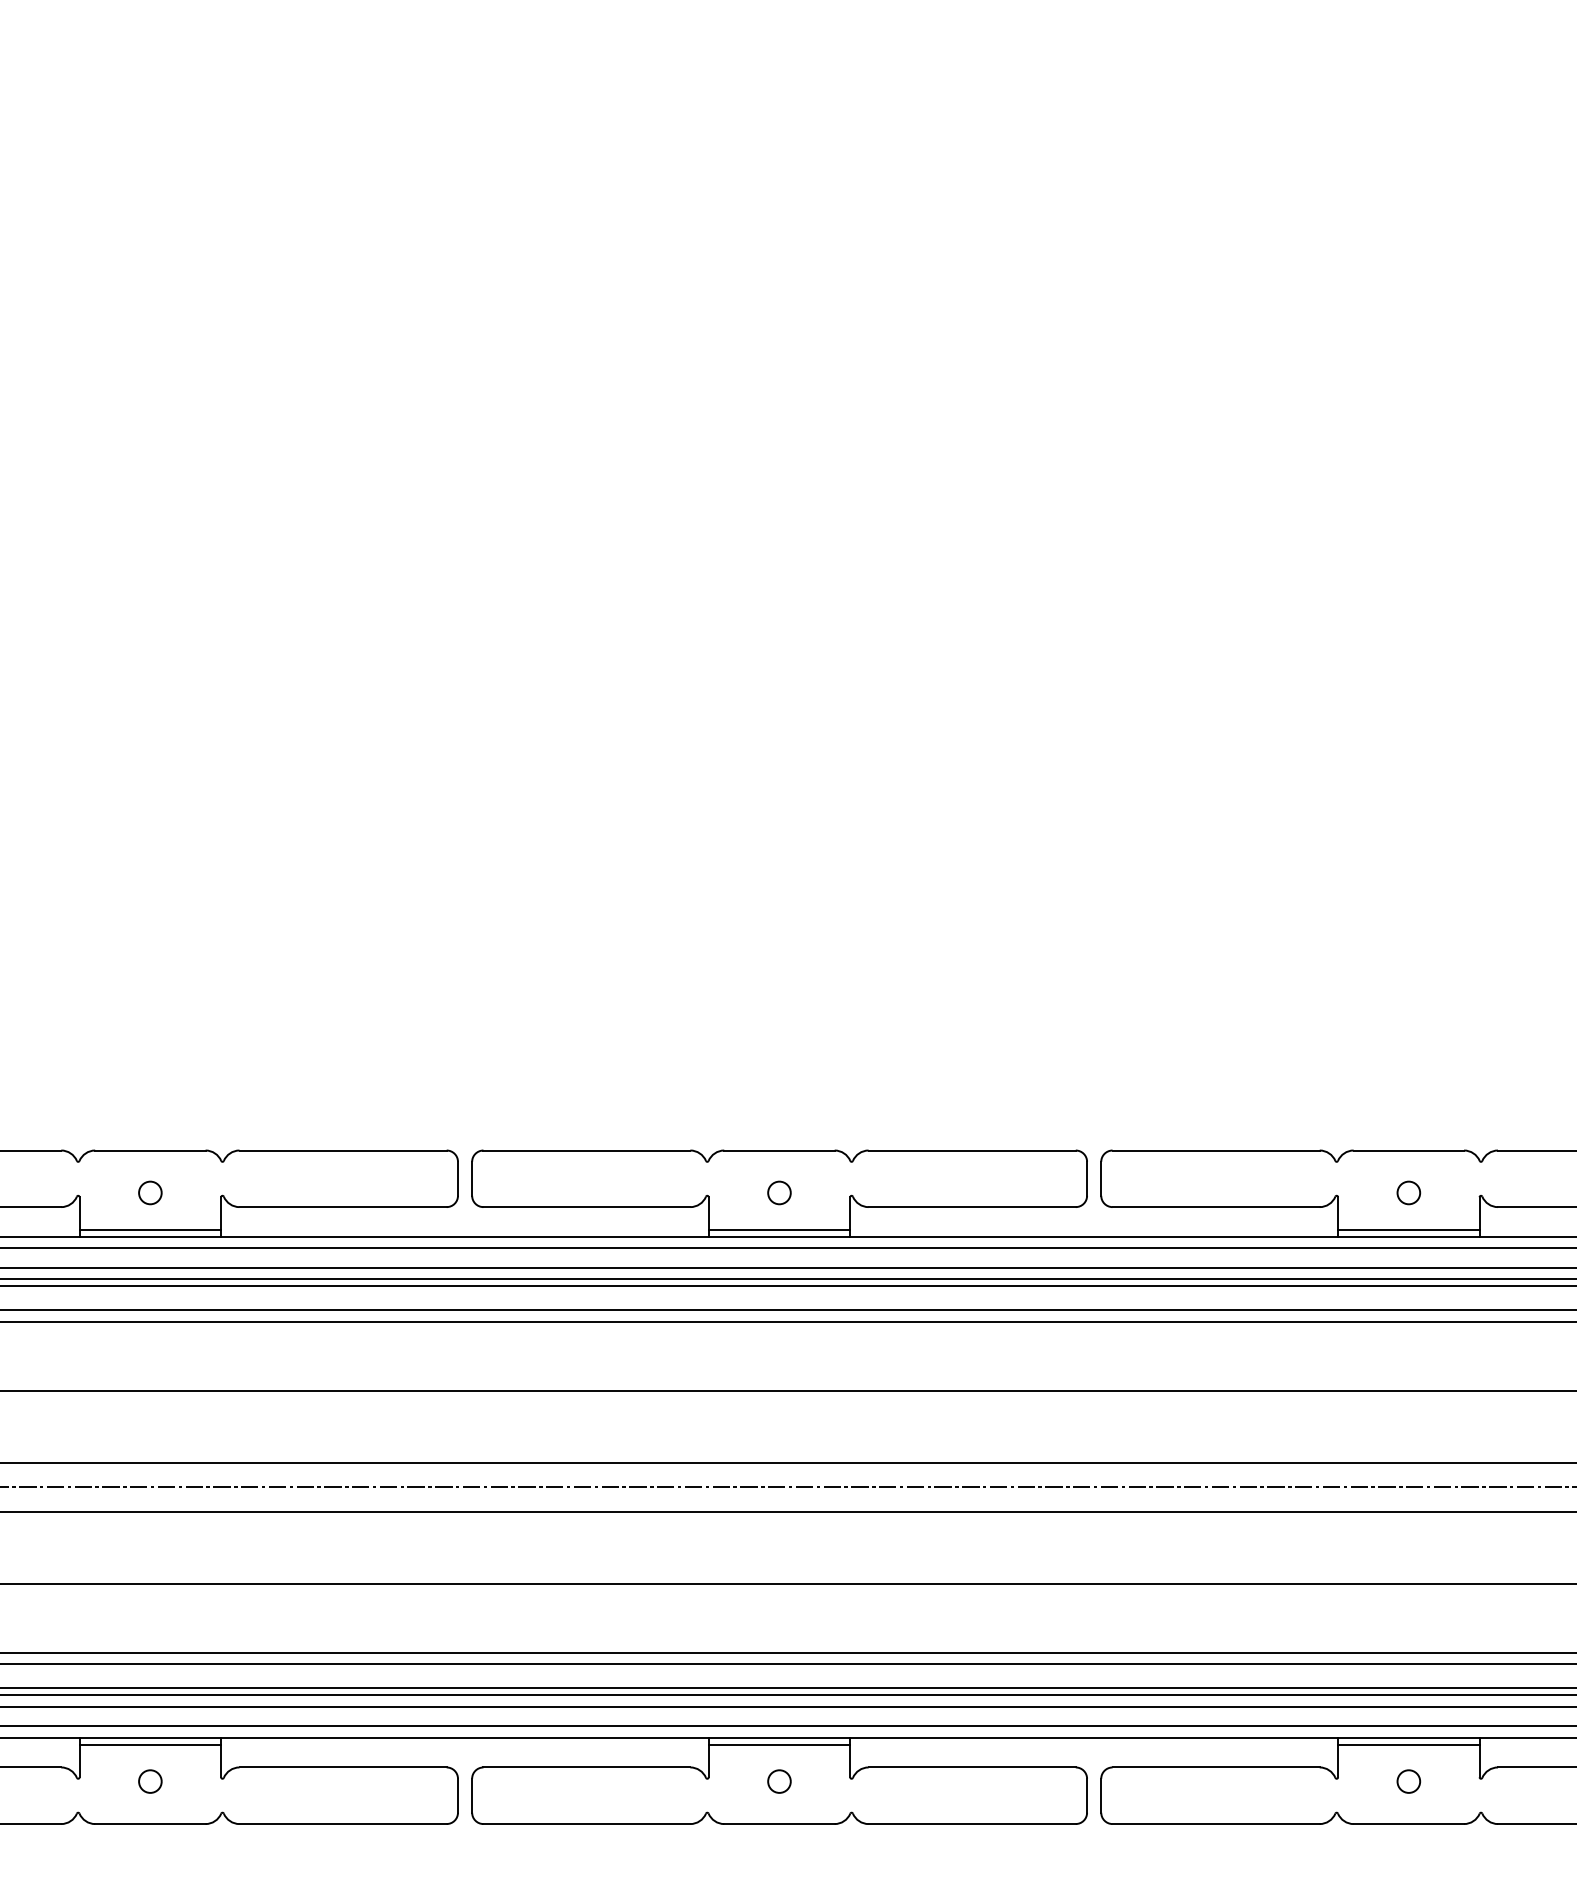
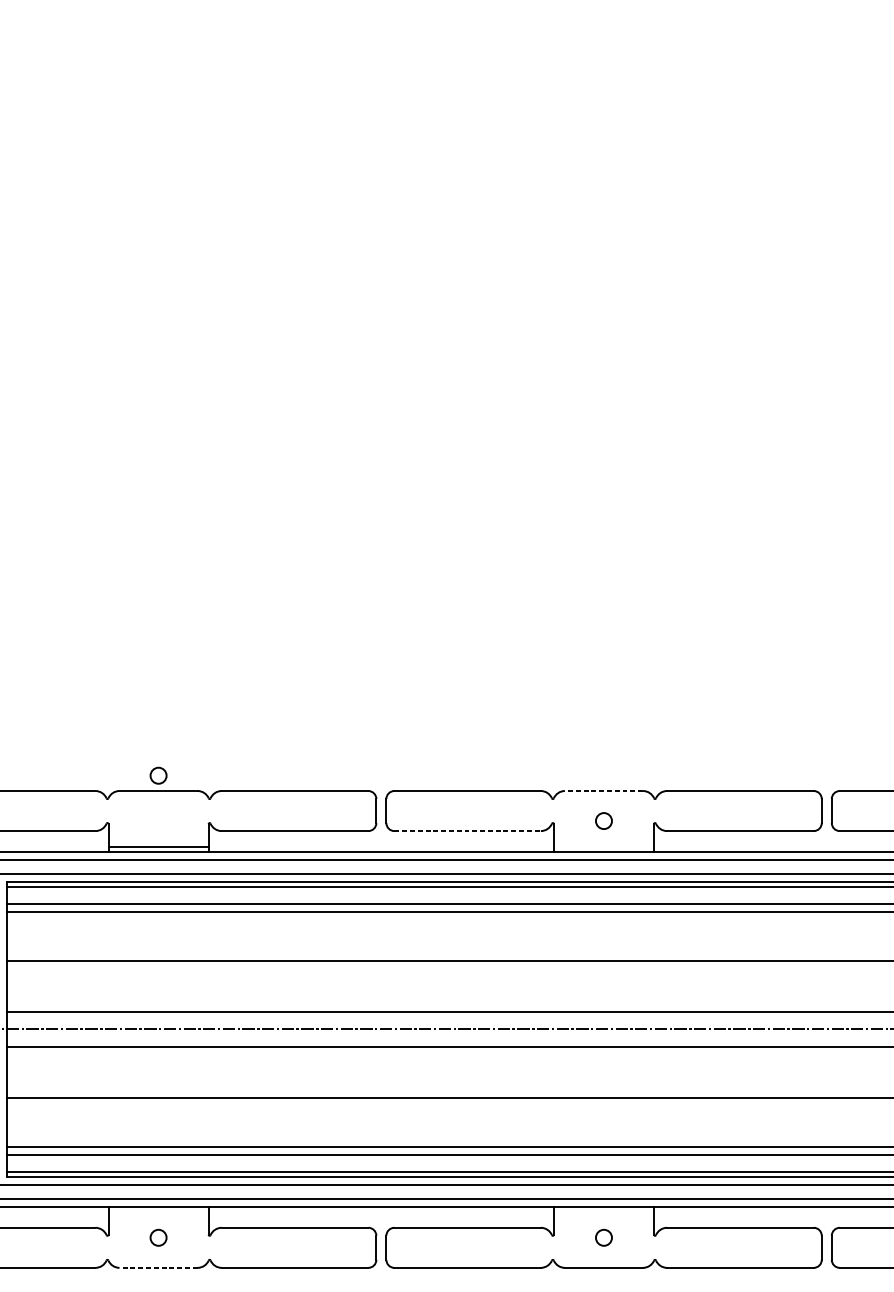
line: (778, 1150) -> (603, 790), solid -> dashed
circle: (150, 1192) -> (158, 775), moved
line: (587, 1207) -> (468, 831), solid -> dashed
line: (779, 1229) -> (603, 846), removed
line: (150, 1744) -> (158, 1211), removed
line: (779, 1744) -> (603, 1211), removed
line: (149, 1824) -> (157, 1268), solid -> dashed

